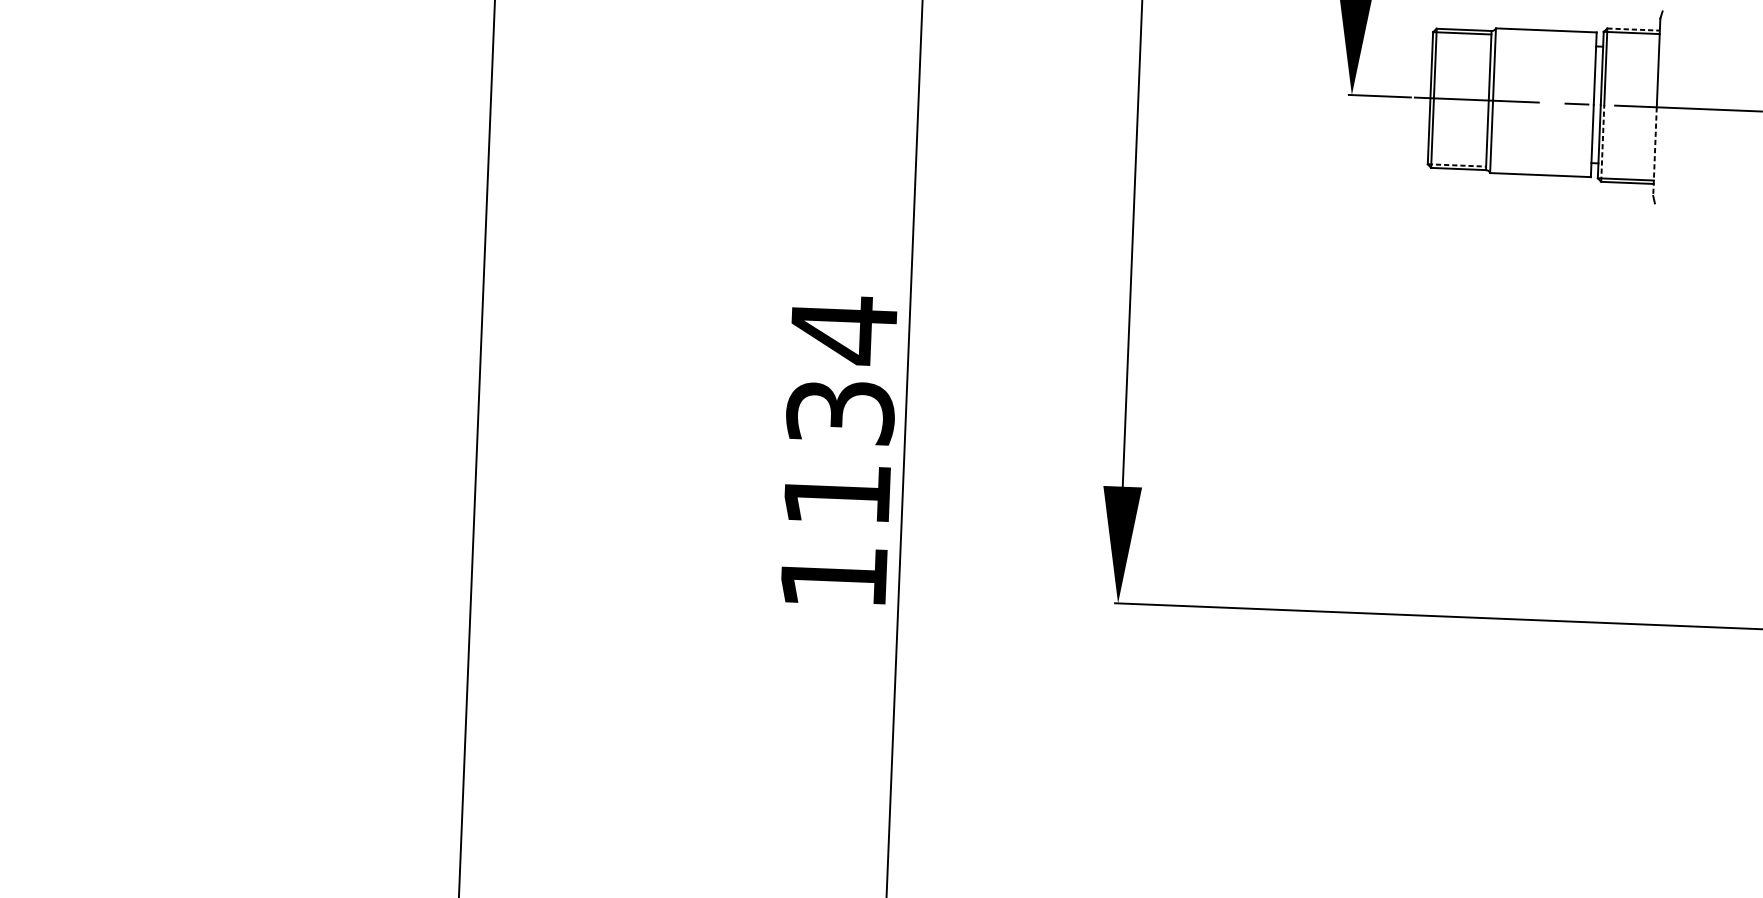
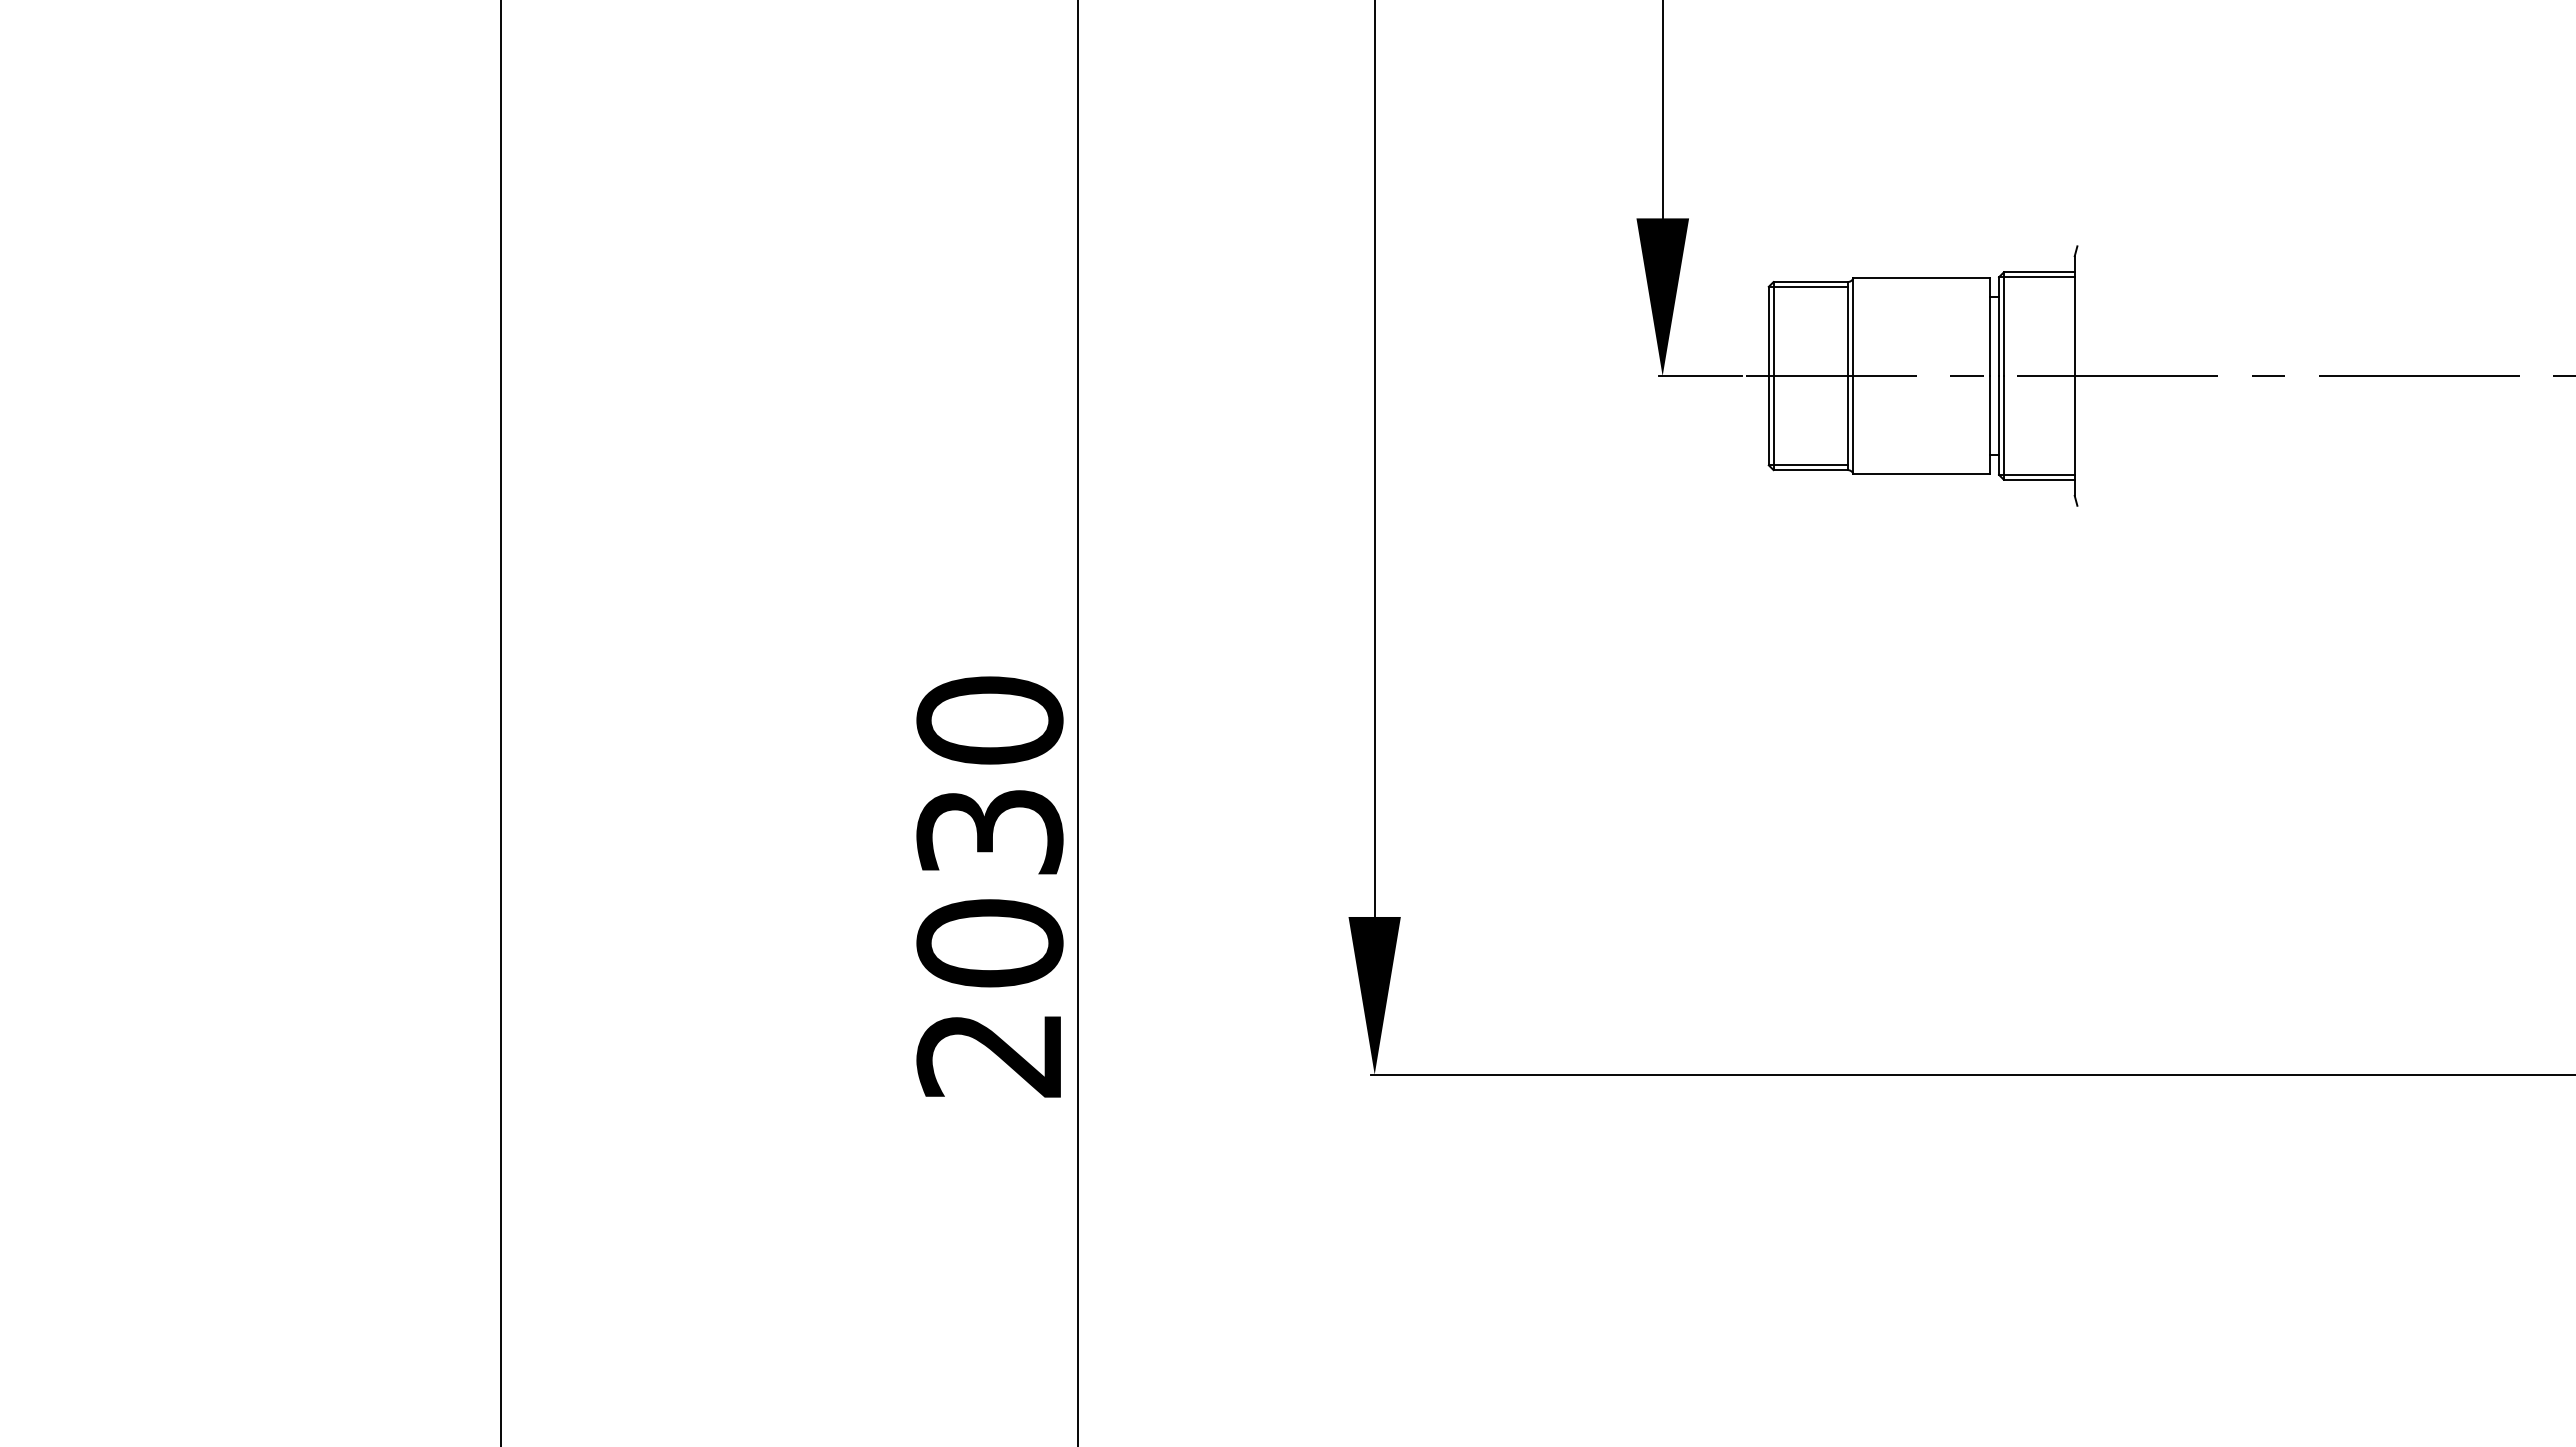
line: (1633, 29) -> (2039, 272), dashed -> solid
line: (1602, 143) -> (2003, 427), dashed -> solid
line: (1654, 151) -> (2074, 435), dashed -> solid
line: (1457, 165) -> (1808, 465), dashed -> solid
text: (838, 451) -> (989, 885), 1134 -> 2030

